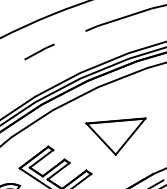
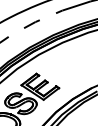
part: (114, 136) -> (71, 68), removed

